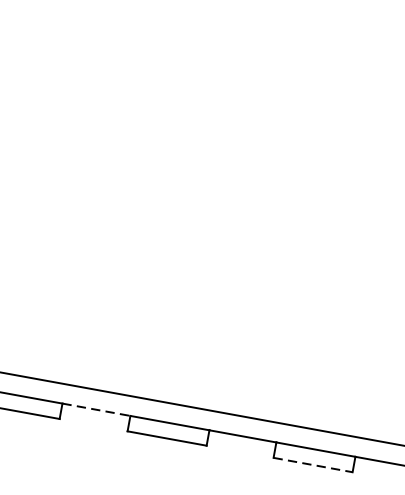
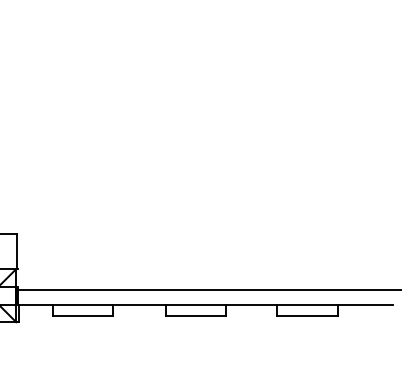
line: (97, 409) -> (140, 304), dashed -> solid
line: (314, 465) -> (308, 316), dashed -> solid

